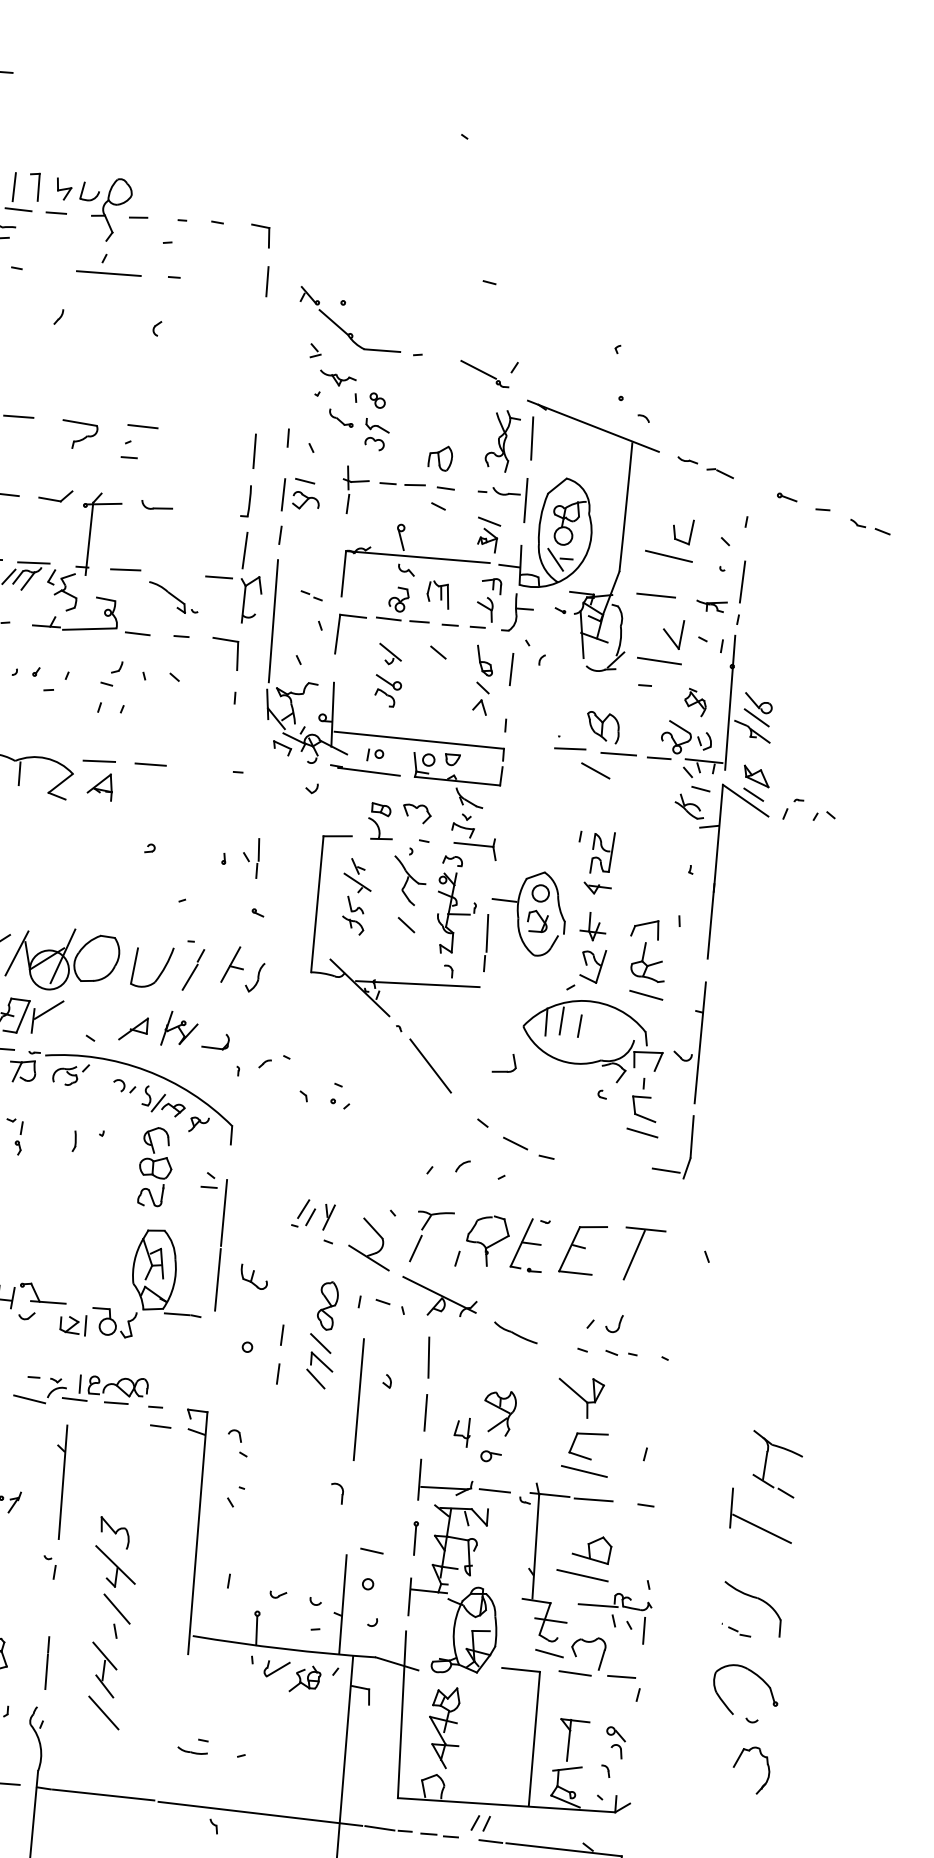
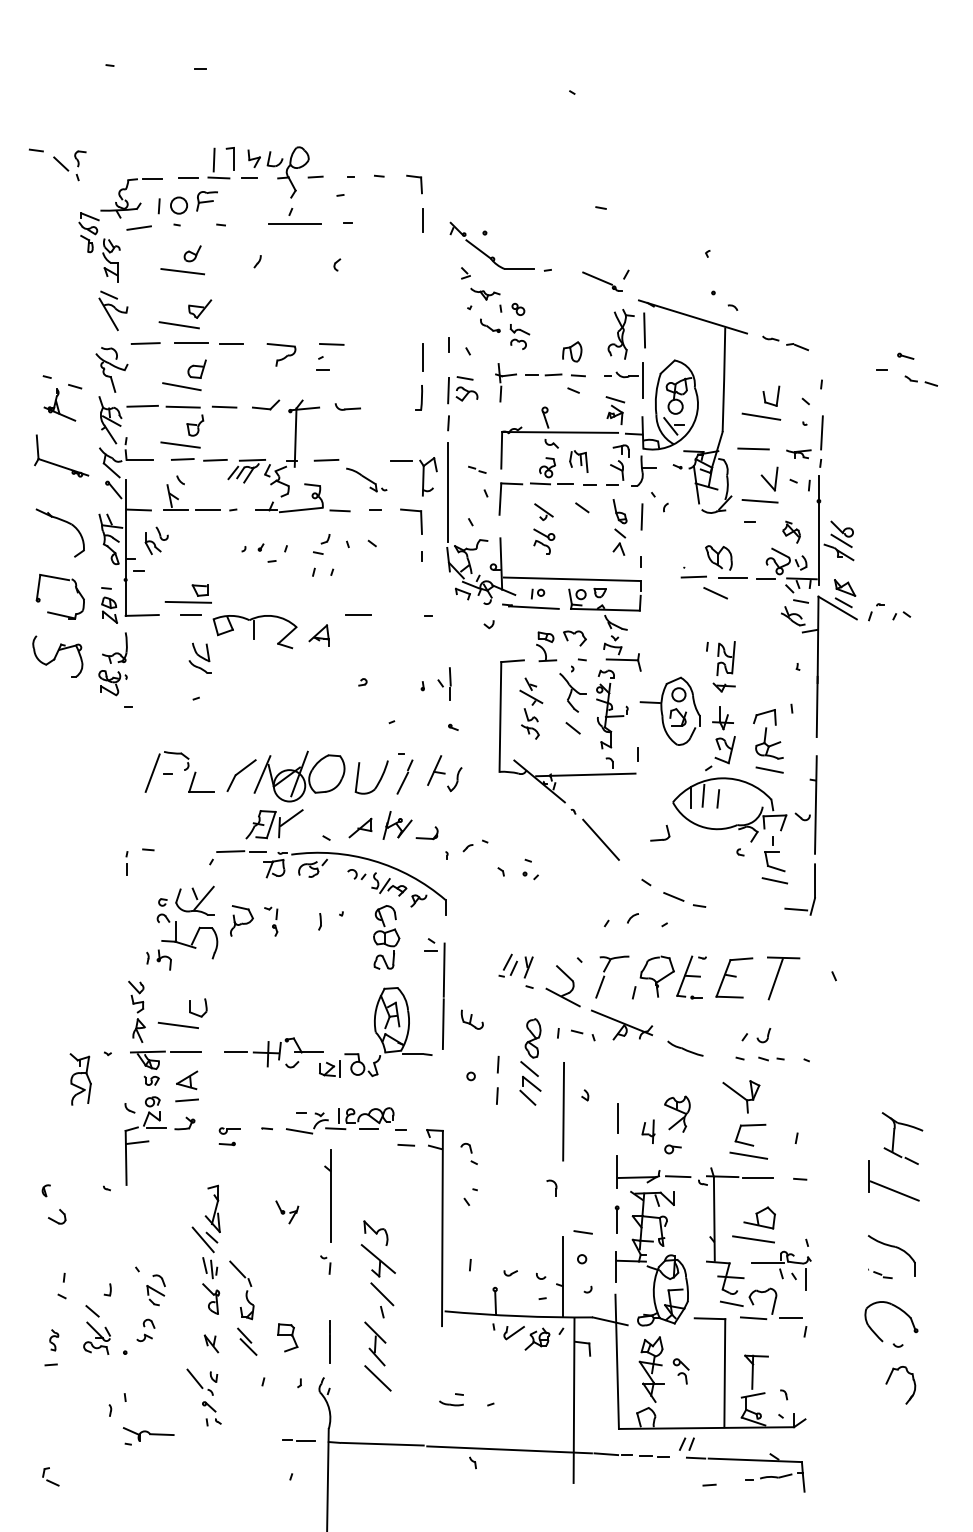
part: (787, 496) -> (905, 355), moved
line: (244, 550) -> (420, 437), removed
line: (98, 761) -> (316, 615), removed
line: (487, 932) -> (638, 729), removed
line: (429, 1357) -> (617, 1073), removed
part: (614, 1742) -> (680, 1371), moved

